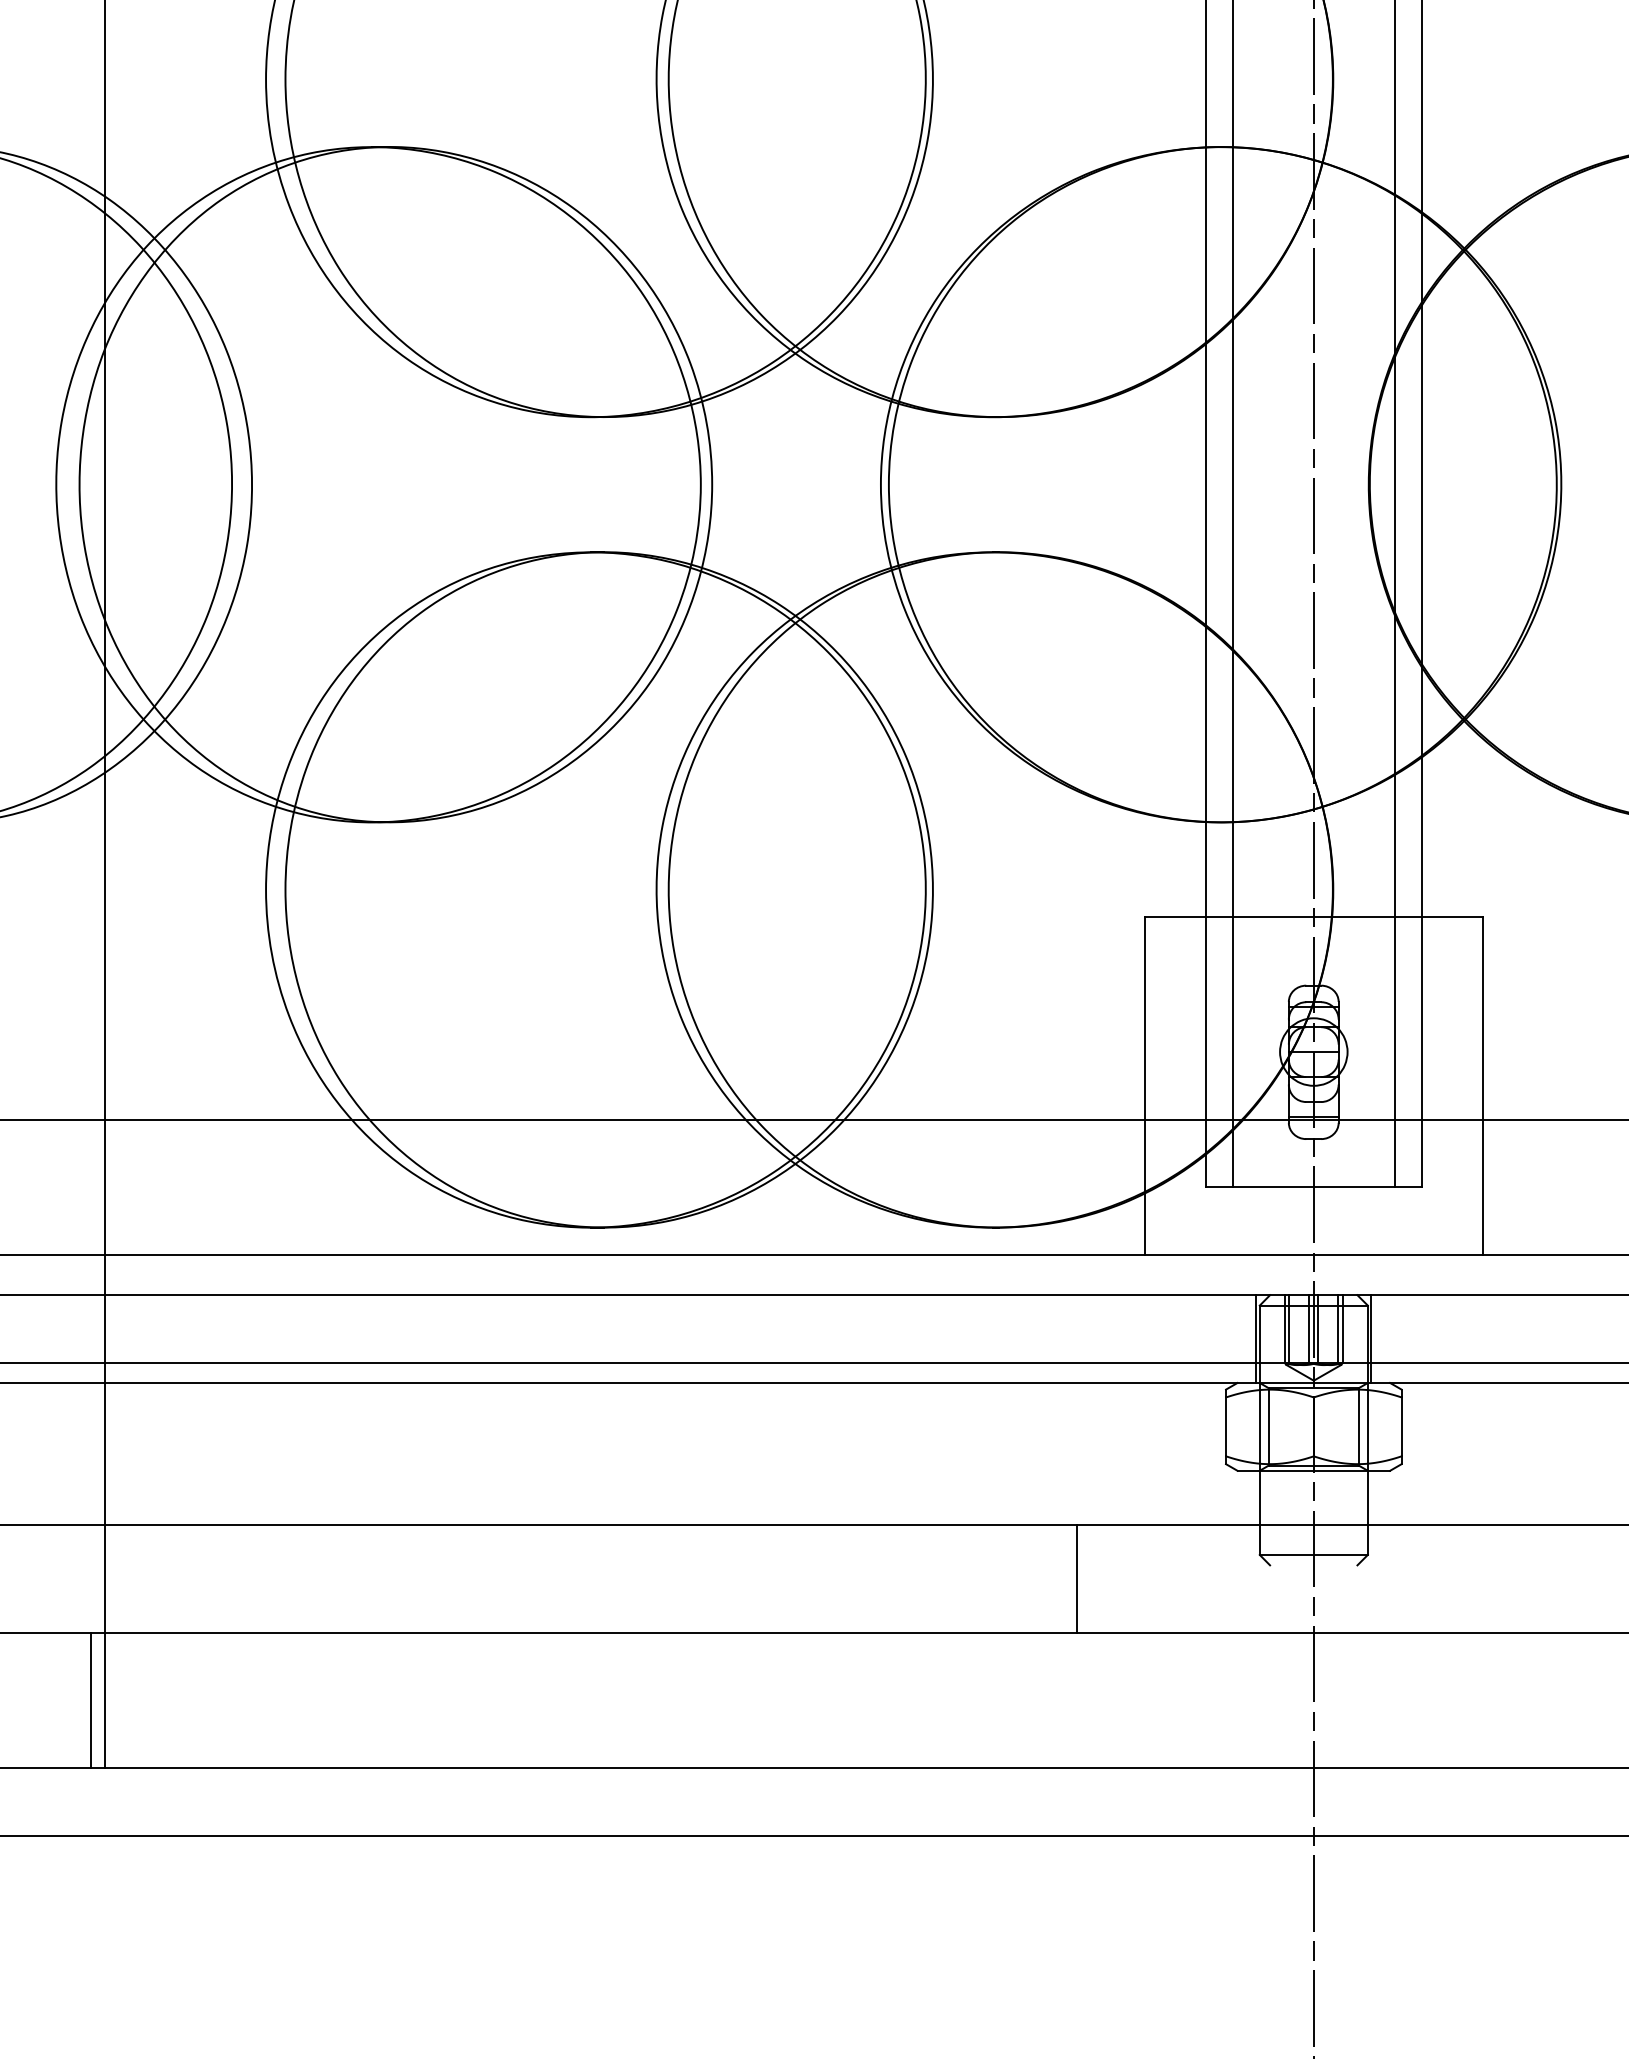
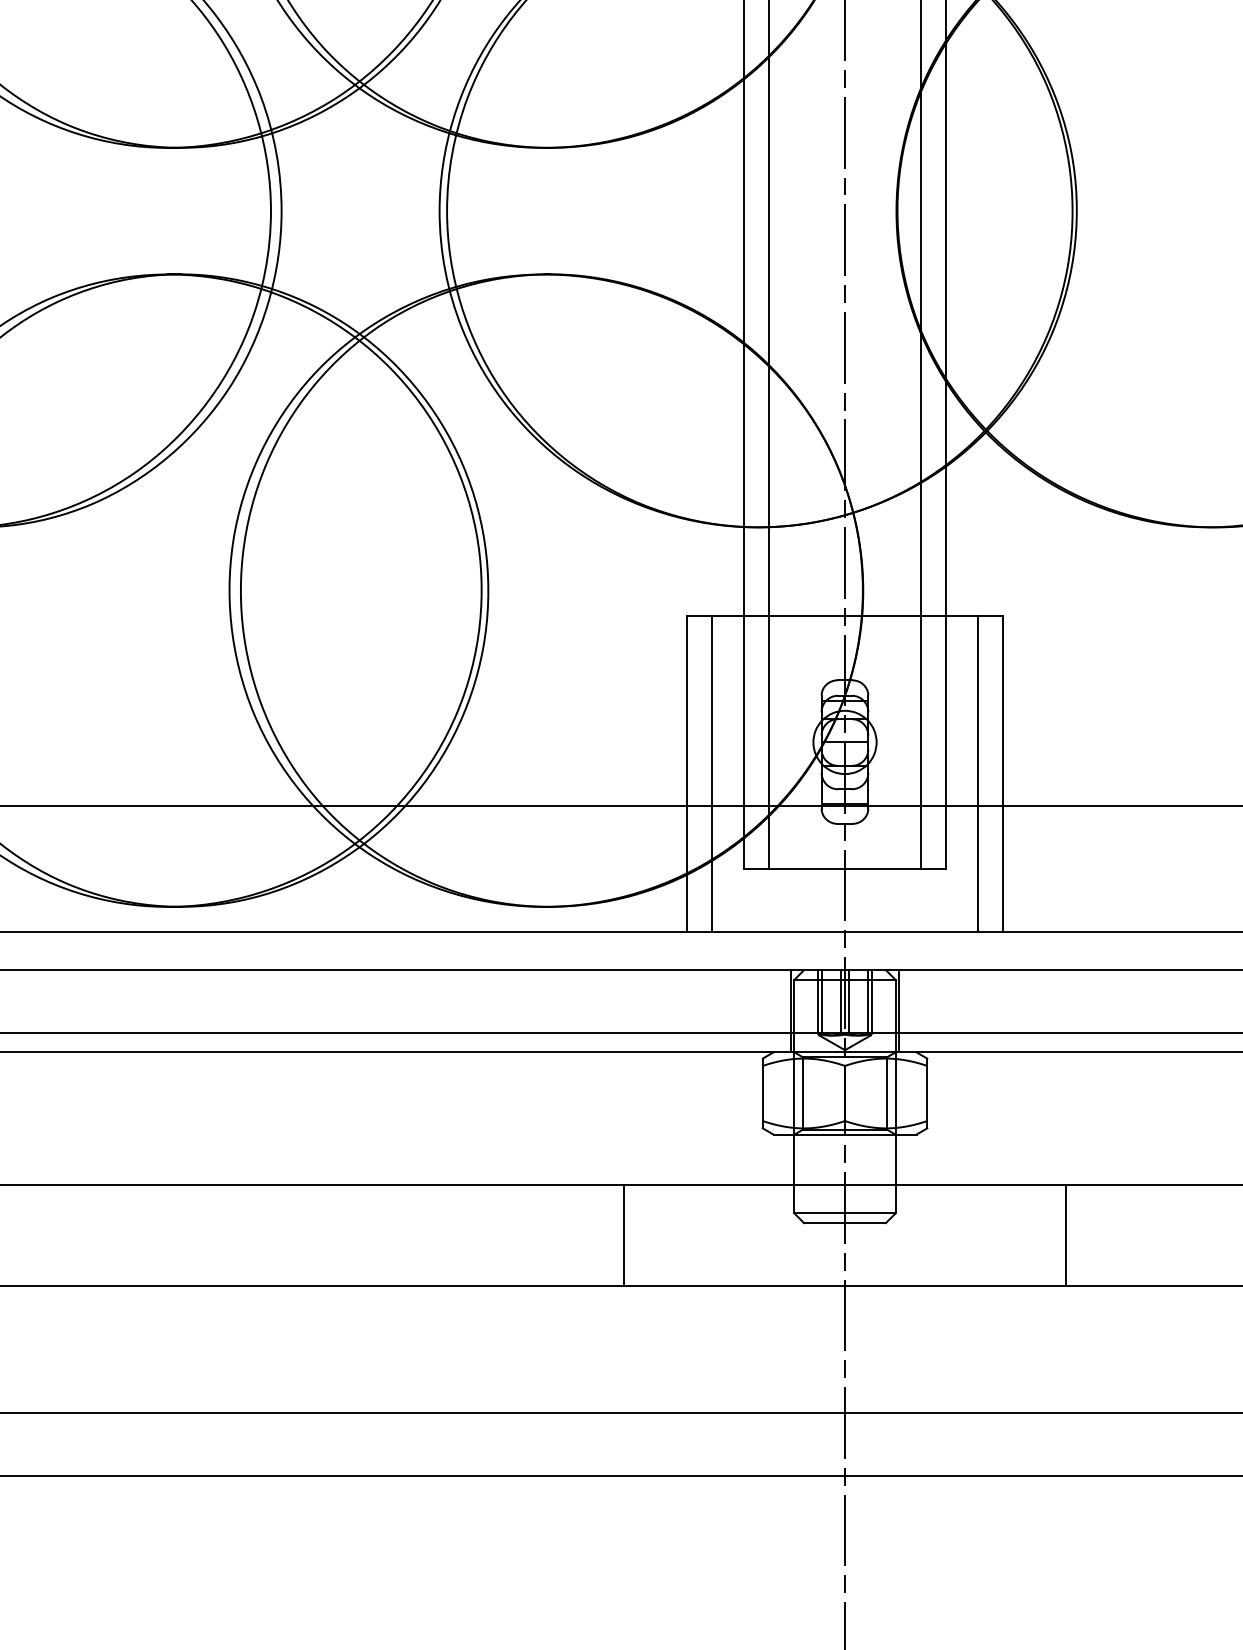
line: (1171, 1085) -> (711, 773), added
line: (1455, 1085) -> (977, 773), added
line: (1313, 1565) -> (844, 1223), added
line: (1550, 1578) -> (1066, 1235), added

